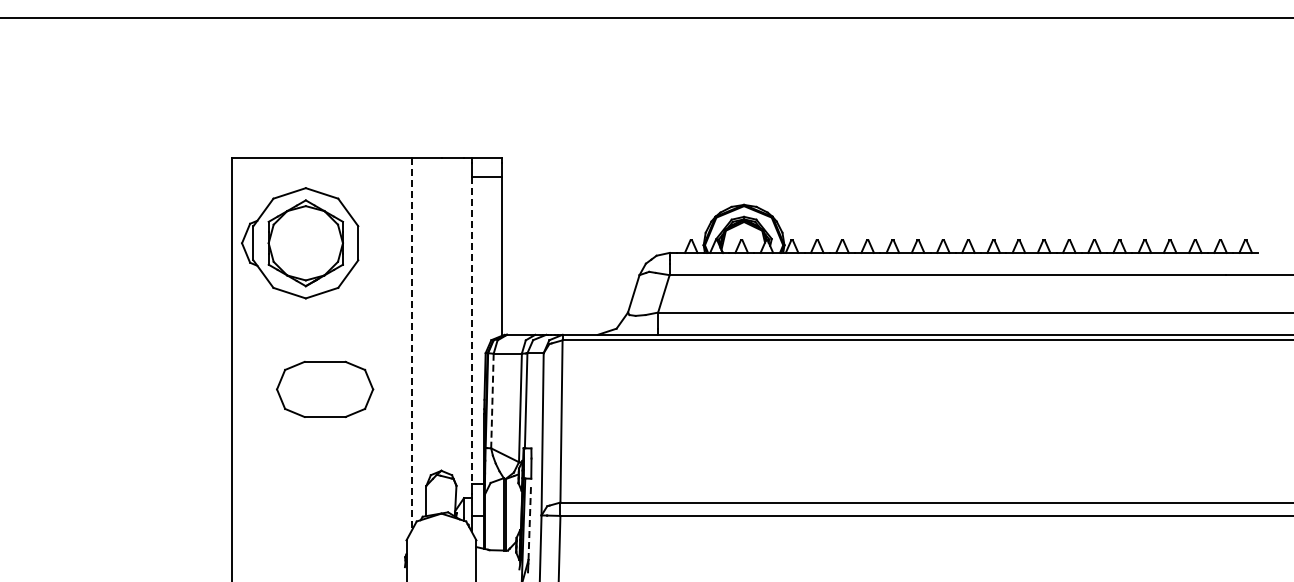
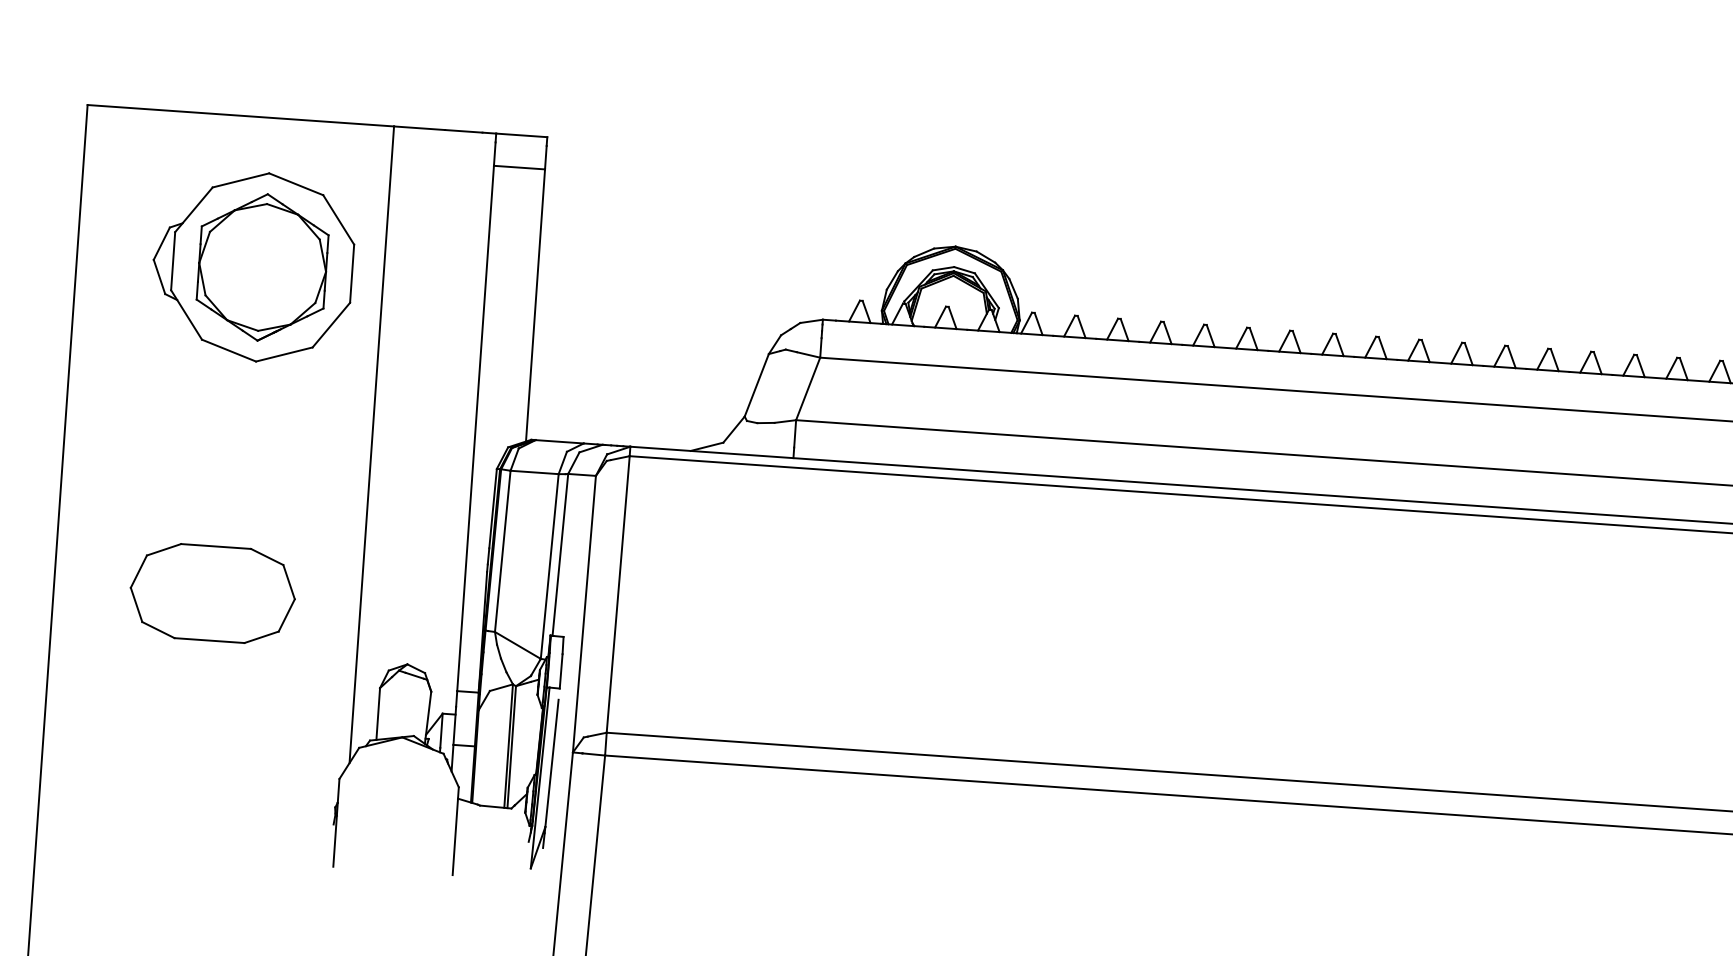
part: (300, 243) -> (253, 267), moved
line: (471, 330) -> (475, 428), dashed -> solid
line: (411, 344) -> (371, 445), dashed -> solid
part: (325, 388) -> (213, 591), moved
line: (492, 401) -> (502, 552), dashed -> solid
line: (529, 522) -> (551, 763), dashed -> solid

